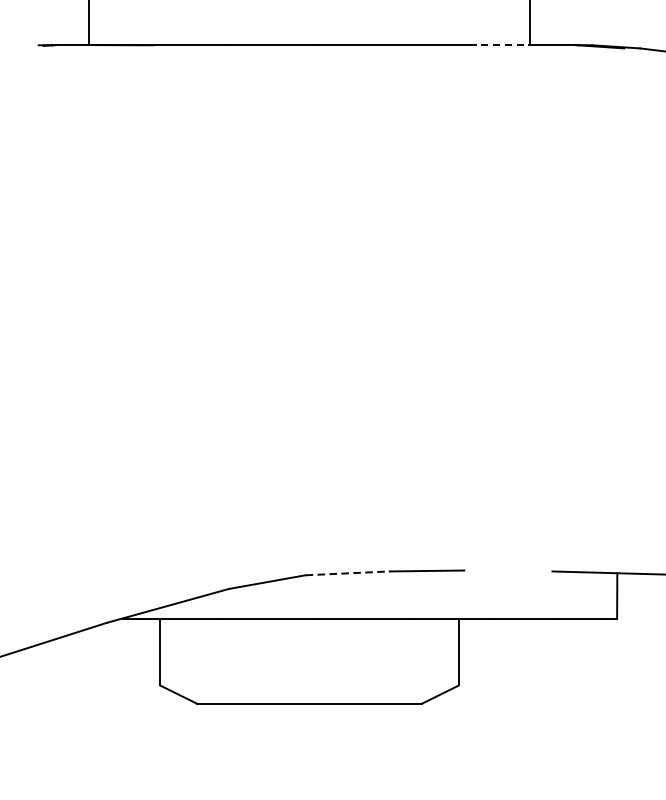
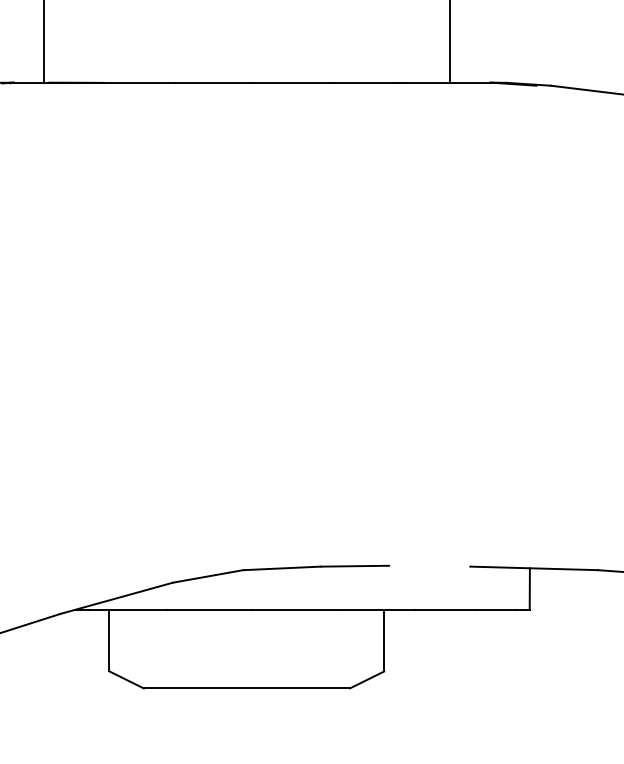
line: (505, 44) -> (427, 82), dashed -> solid
line: (347, 573) -> (281, 568), dashed -> solid

